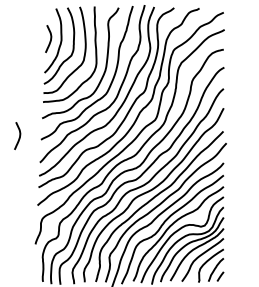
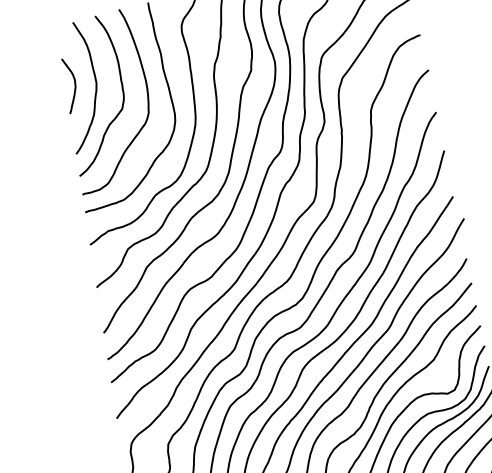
curve: (19, 135) -> (52, 287), removed

